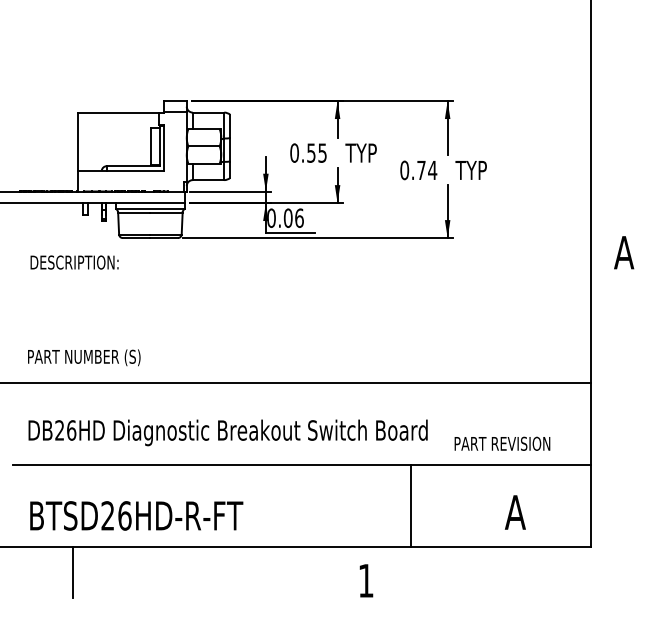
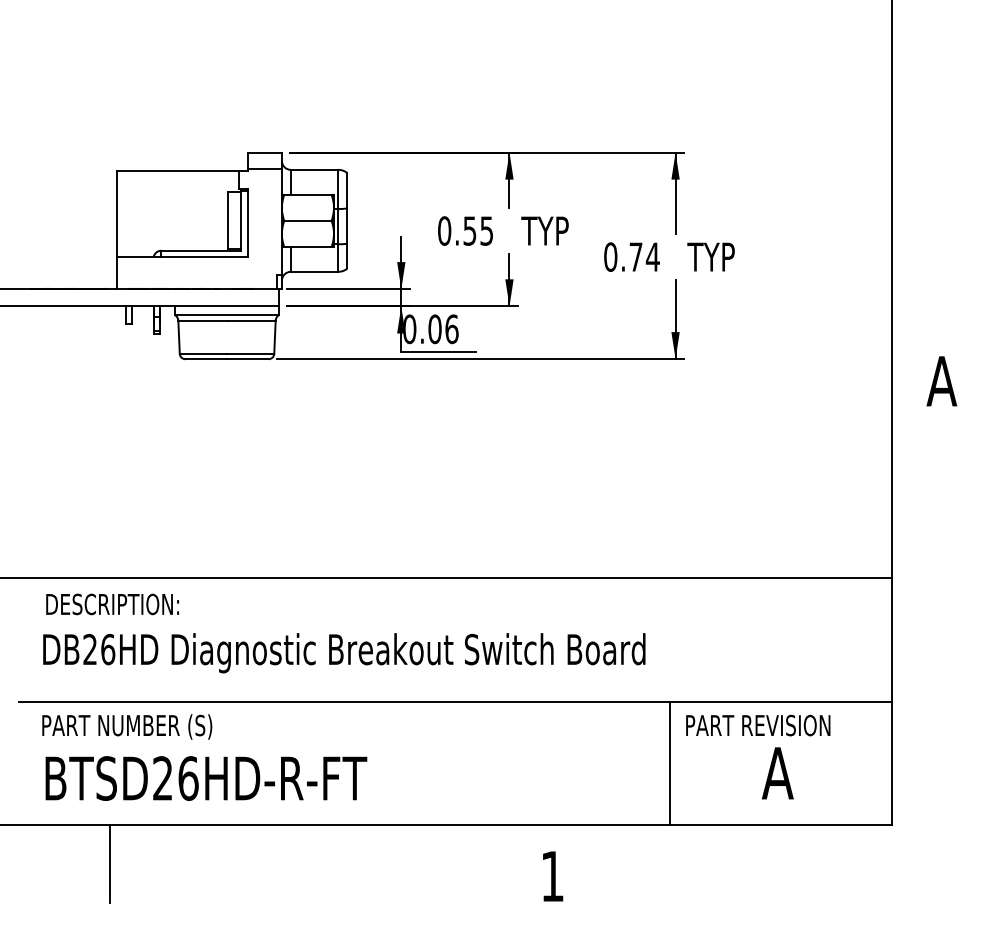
text: (74, 262) -> (112, 604), moved
text: (84, 357) -> (127, 726), moved
text: (502, 443) -> (758, 725), moved
line: (411, 505) -> (670, 762), moved

